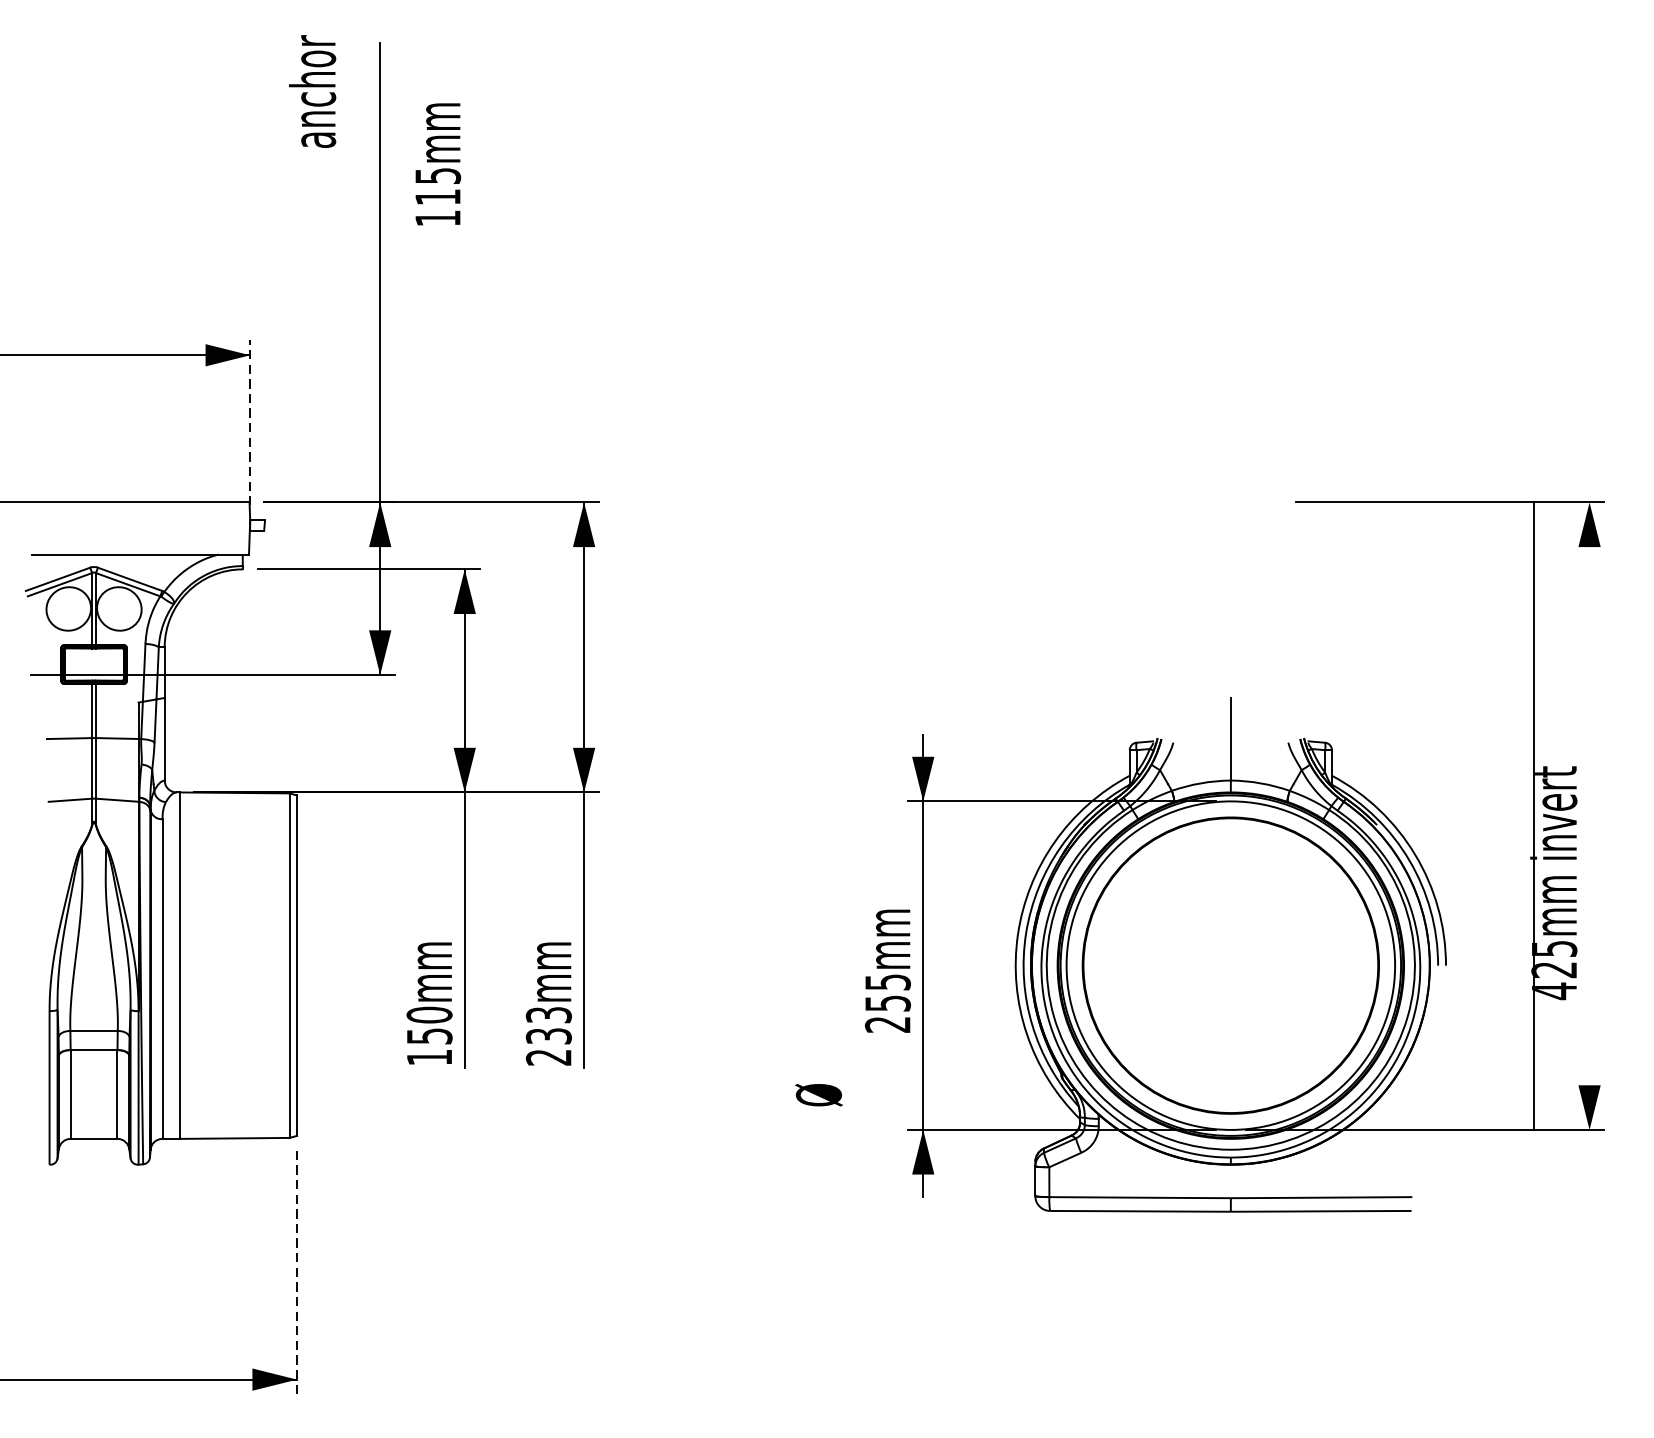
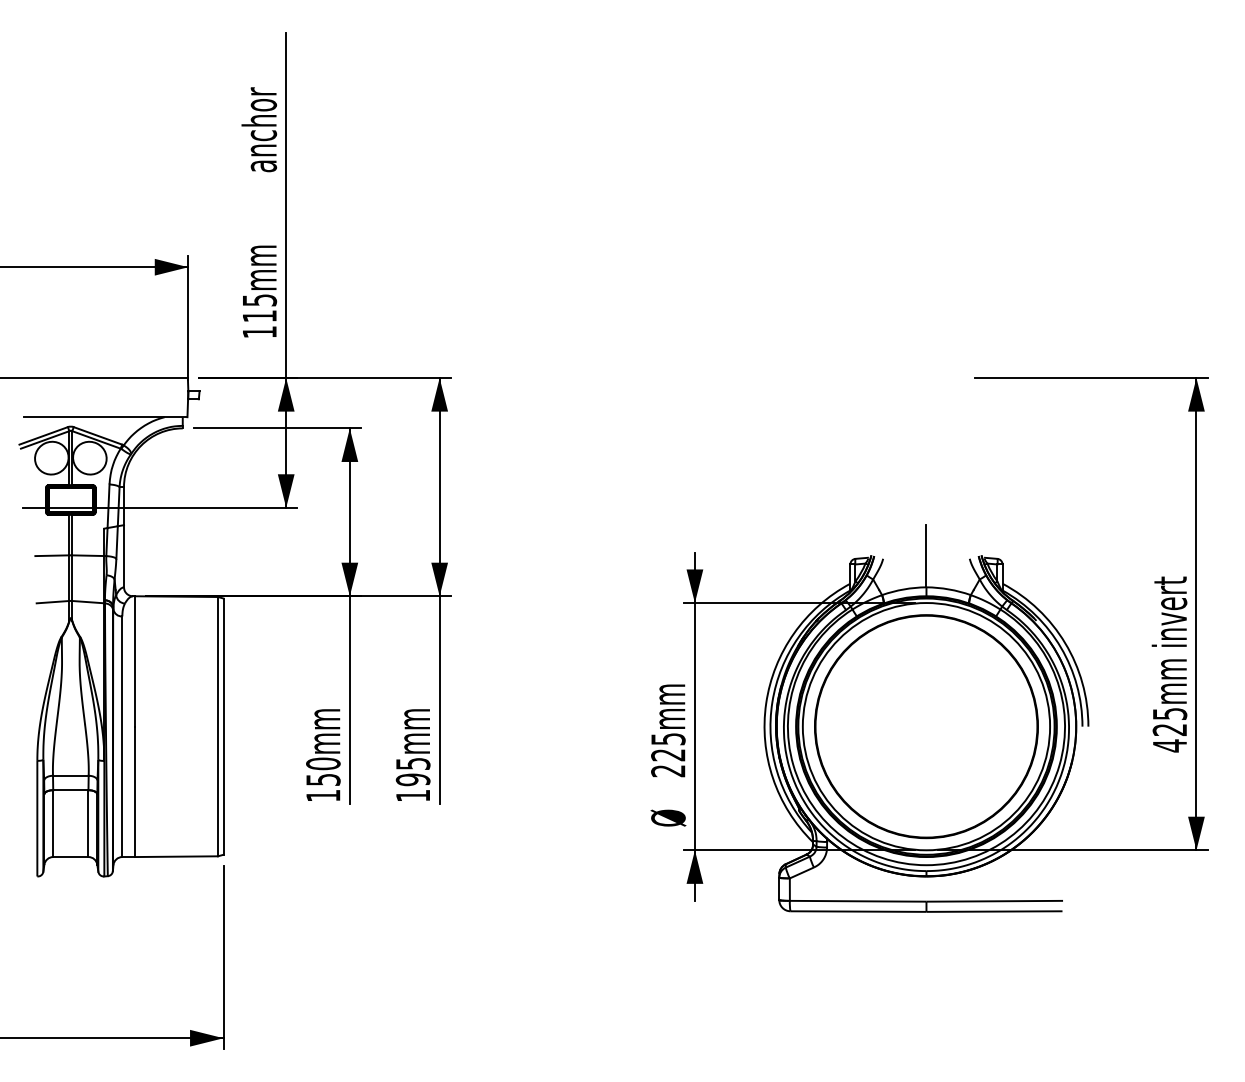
text: (312, 91) -> (259, 129), moved
text: (439, 164) -> (260, 291), moved
line: (250, 422) -> (188, 317), dashed -> solid
line: (1533, 816) -> (1196, 614), moved
text: (888, 1003) -> (668, 755), 255mm -> 225mm
text: (547, 1035) -> (412, 779), 233mm -> 195mm
text: (819, 1094) -> (668, 817), moved
line: (296, 1272) -> (223, 957), dashed -> solid

